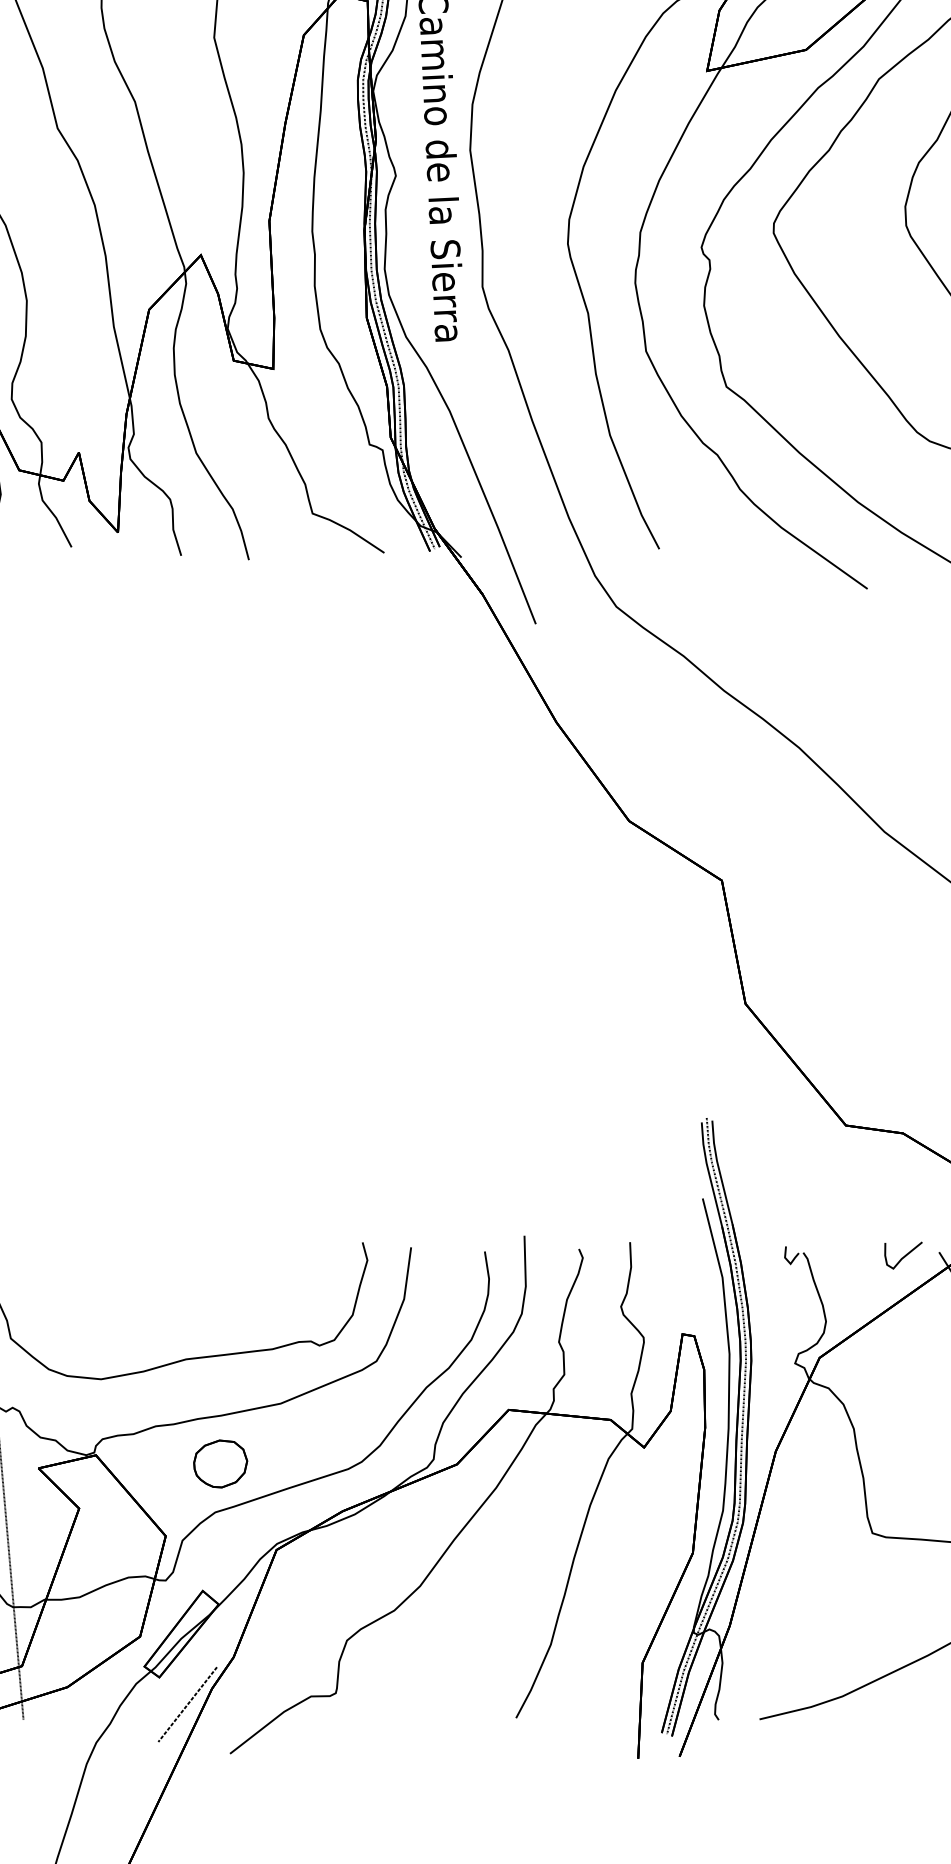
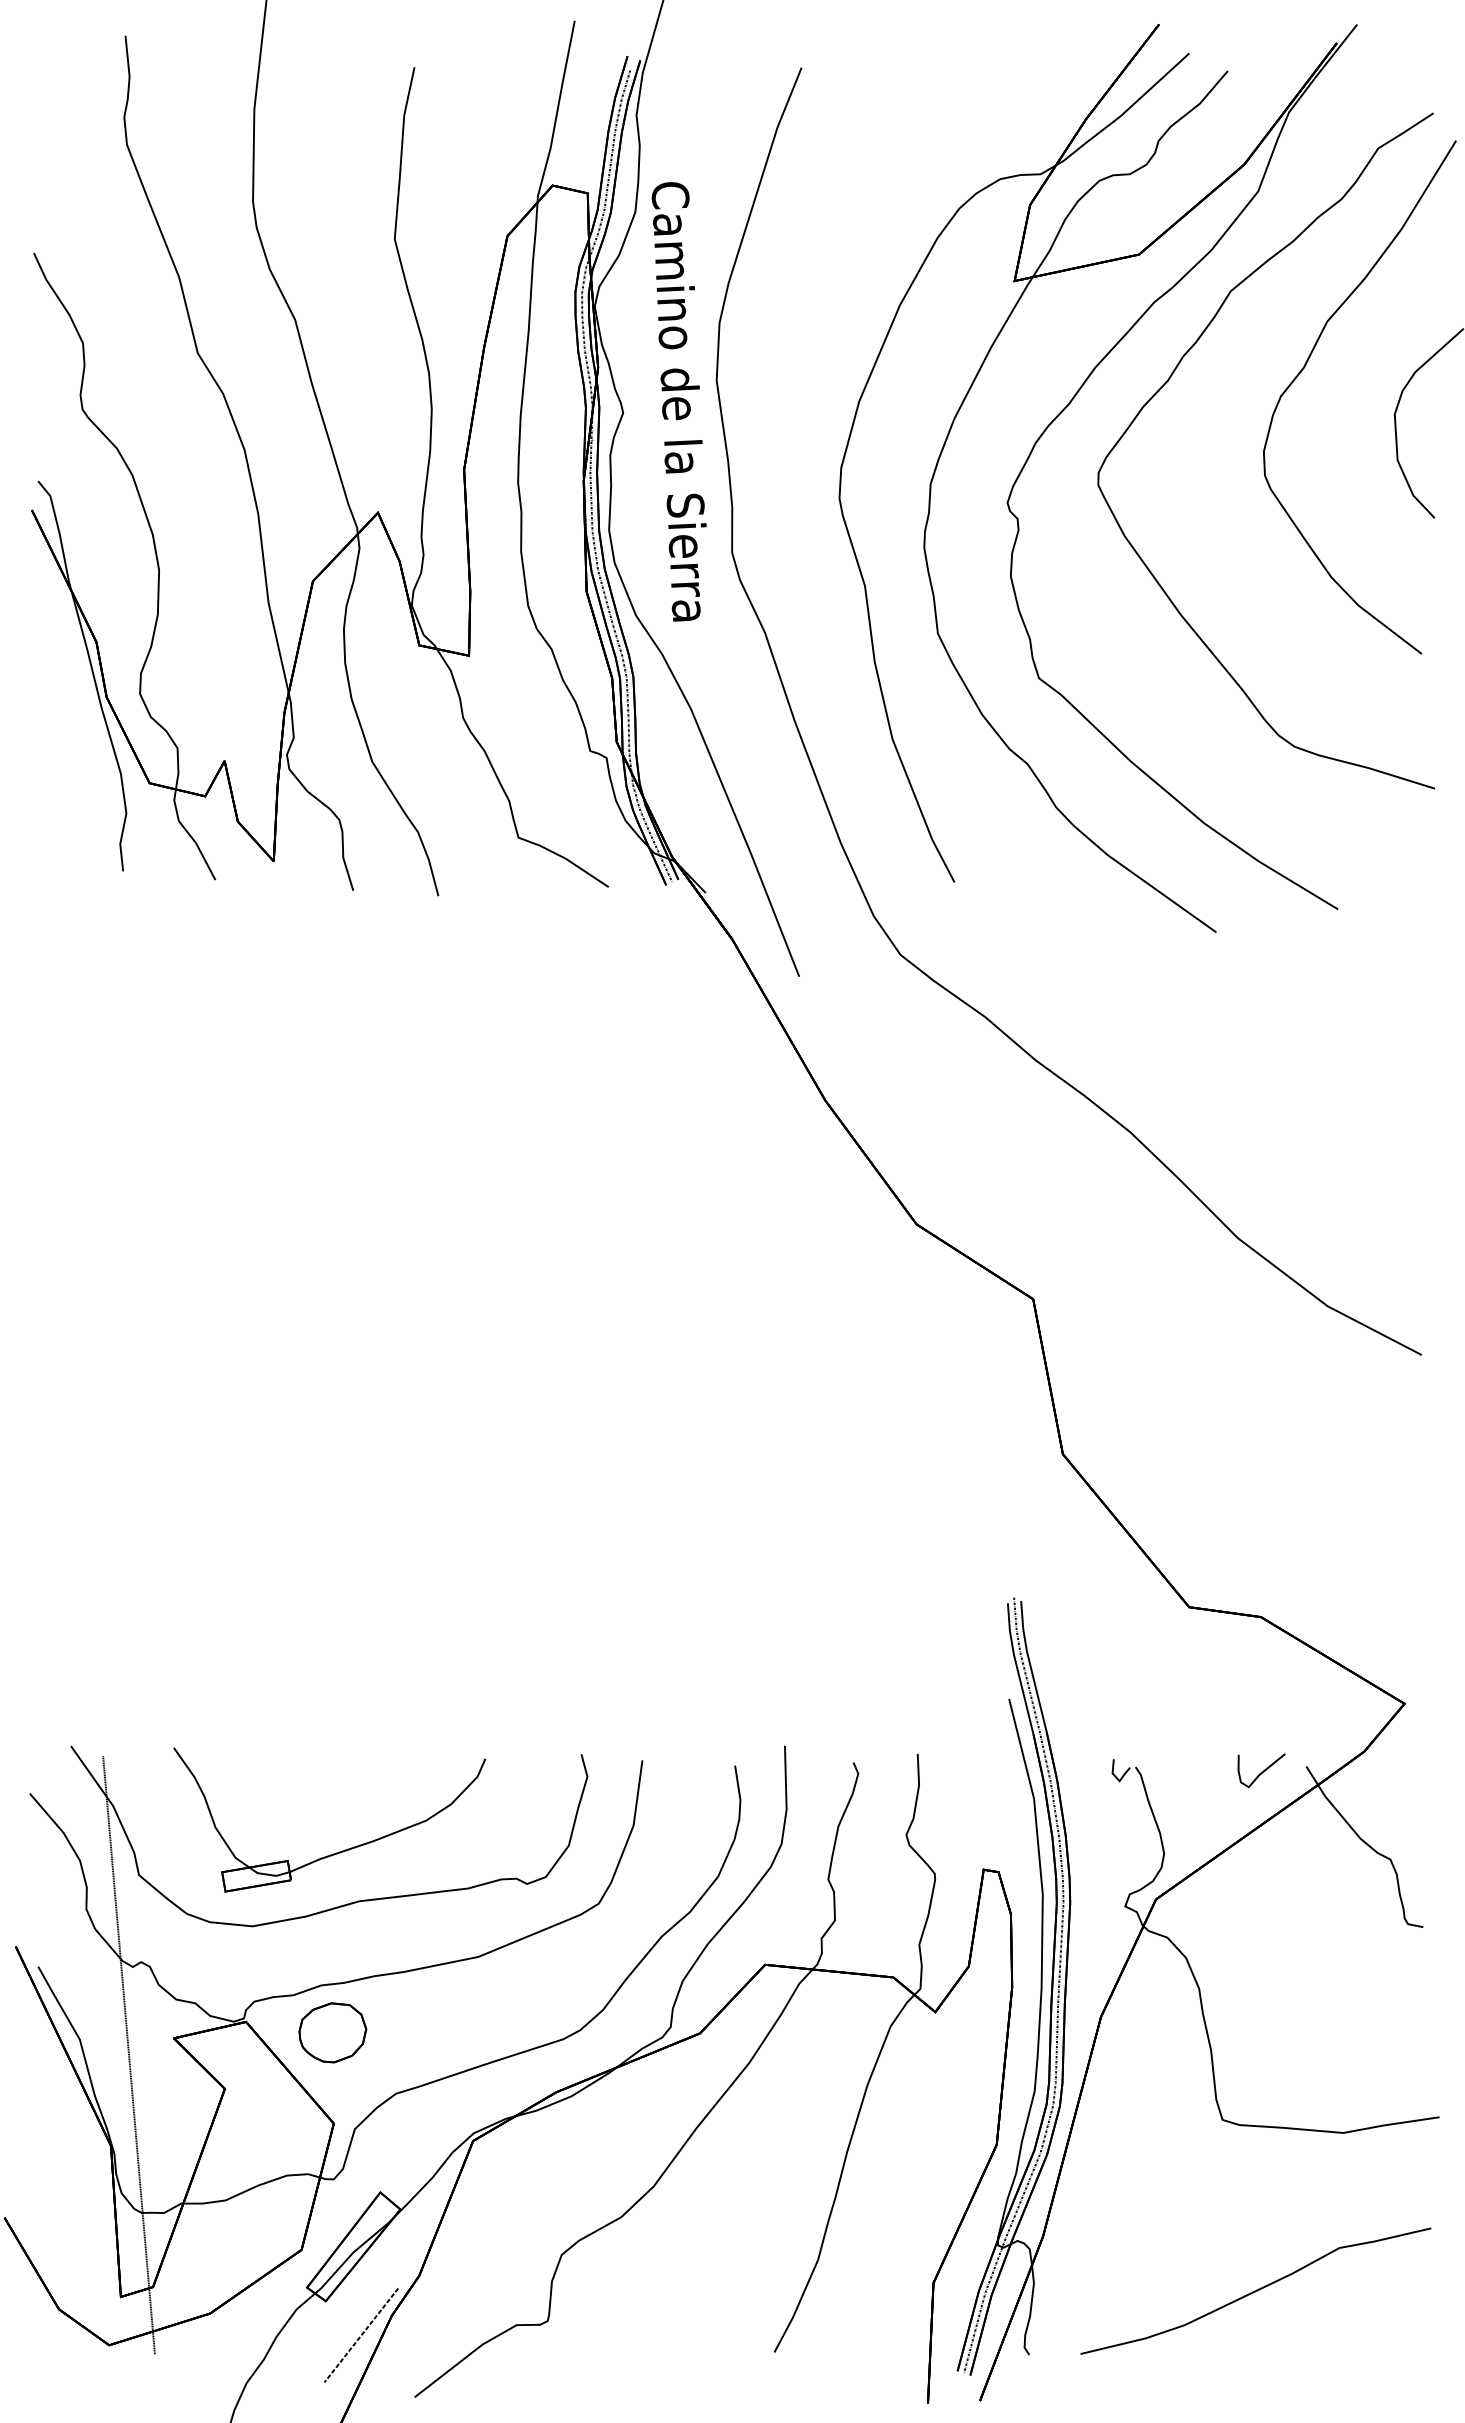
part: (170, 1319) -> (339, 1851), added
part: (220, 1463) -> (332, 2032), moved

